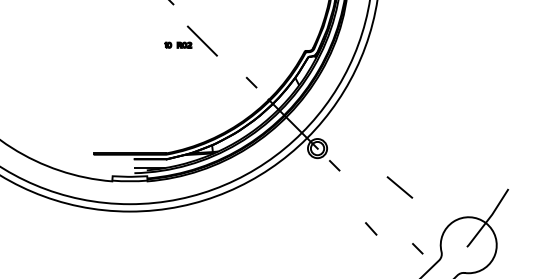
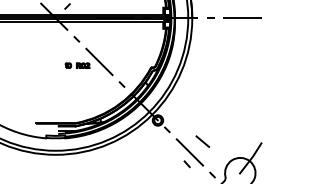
part: (190, 40) -> (88, 61), size x1.67
line: (375, 207) -> (189, 152), added

